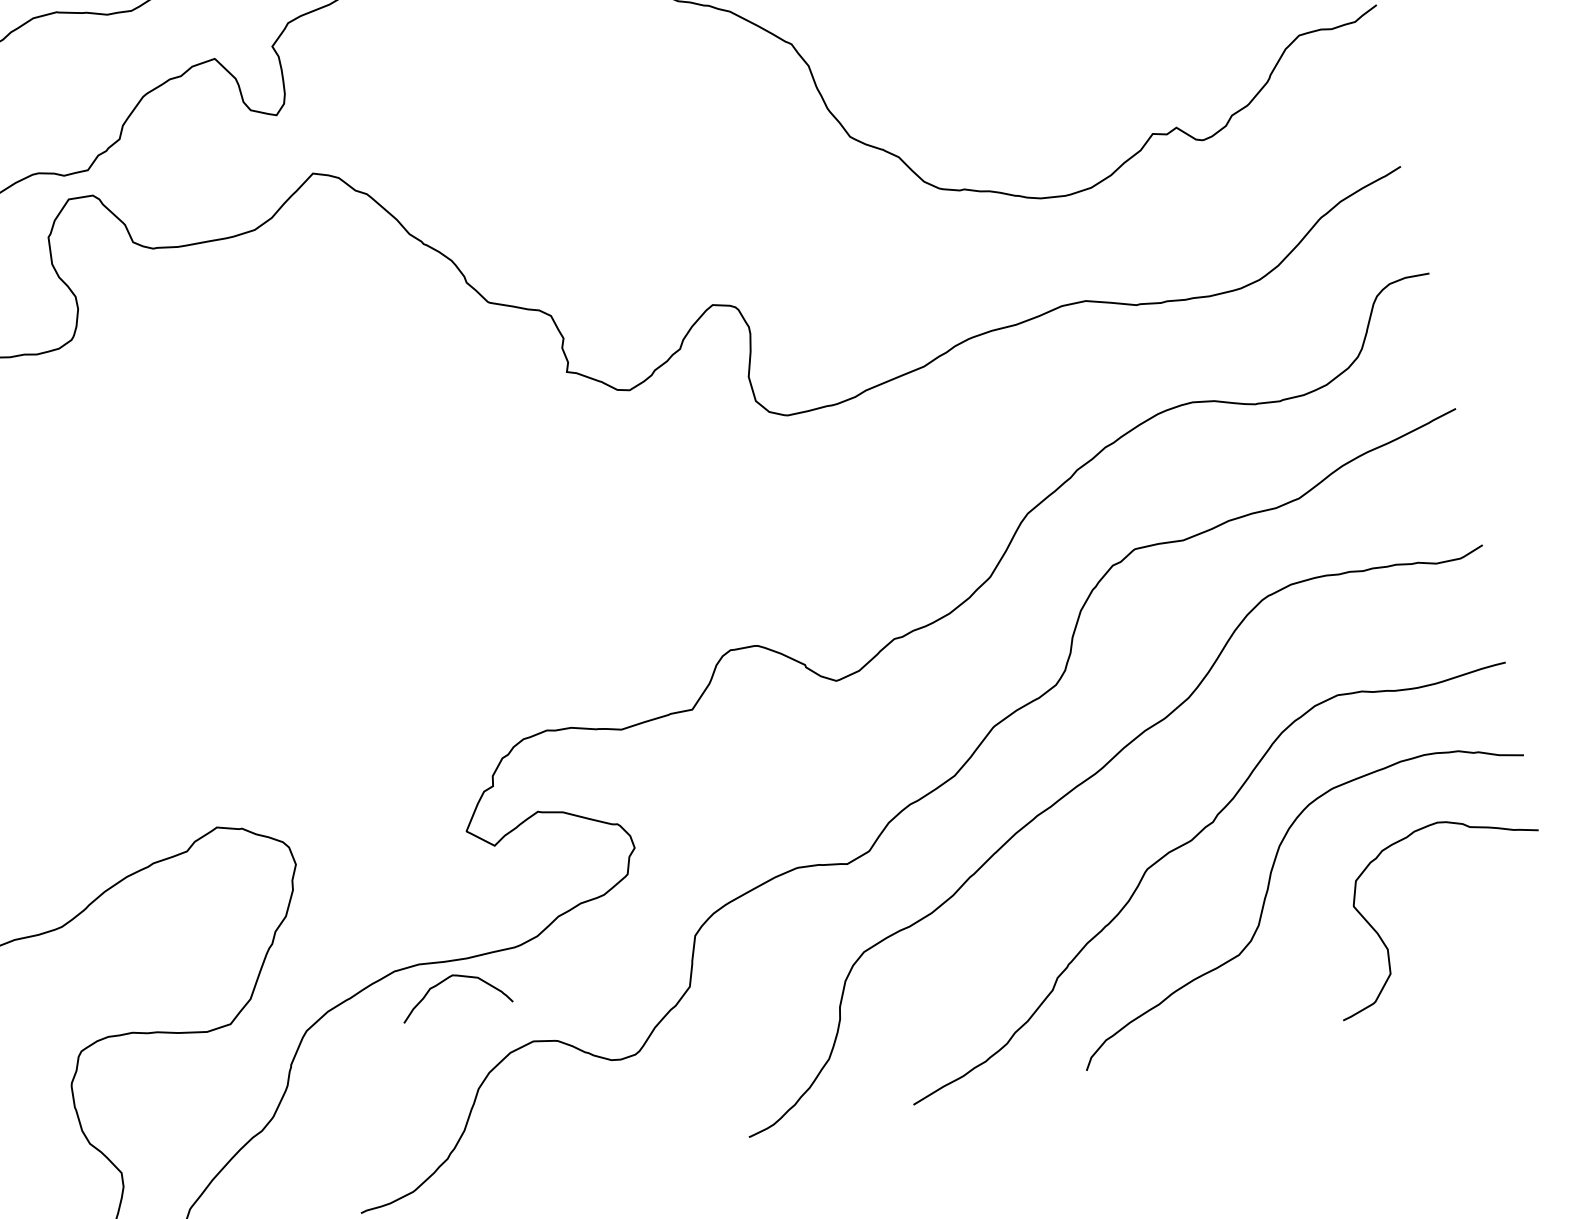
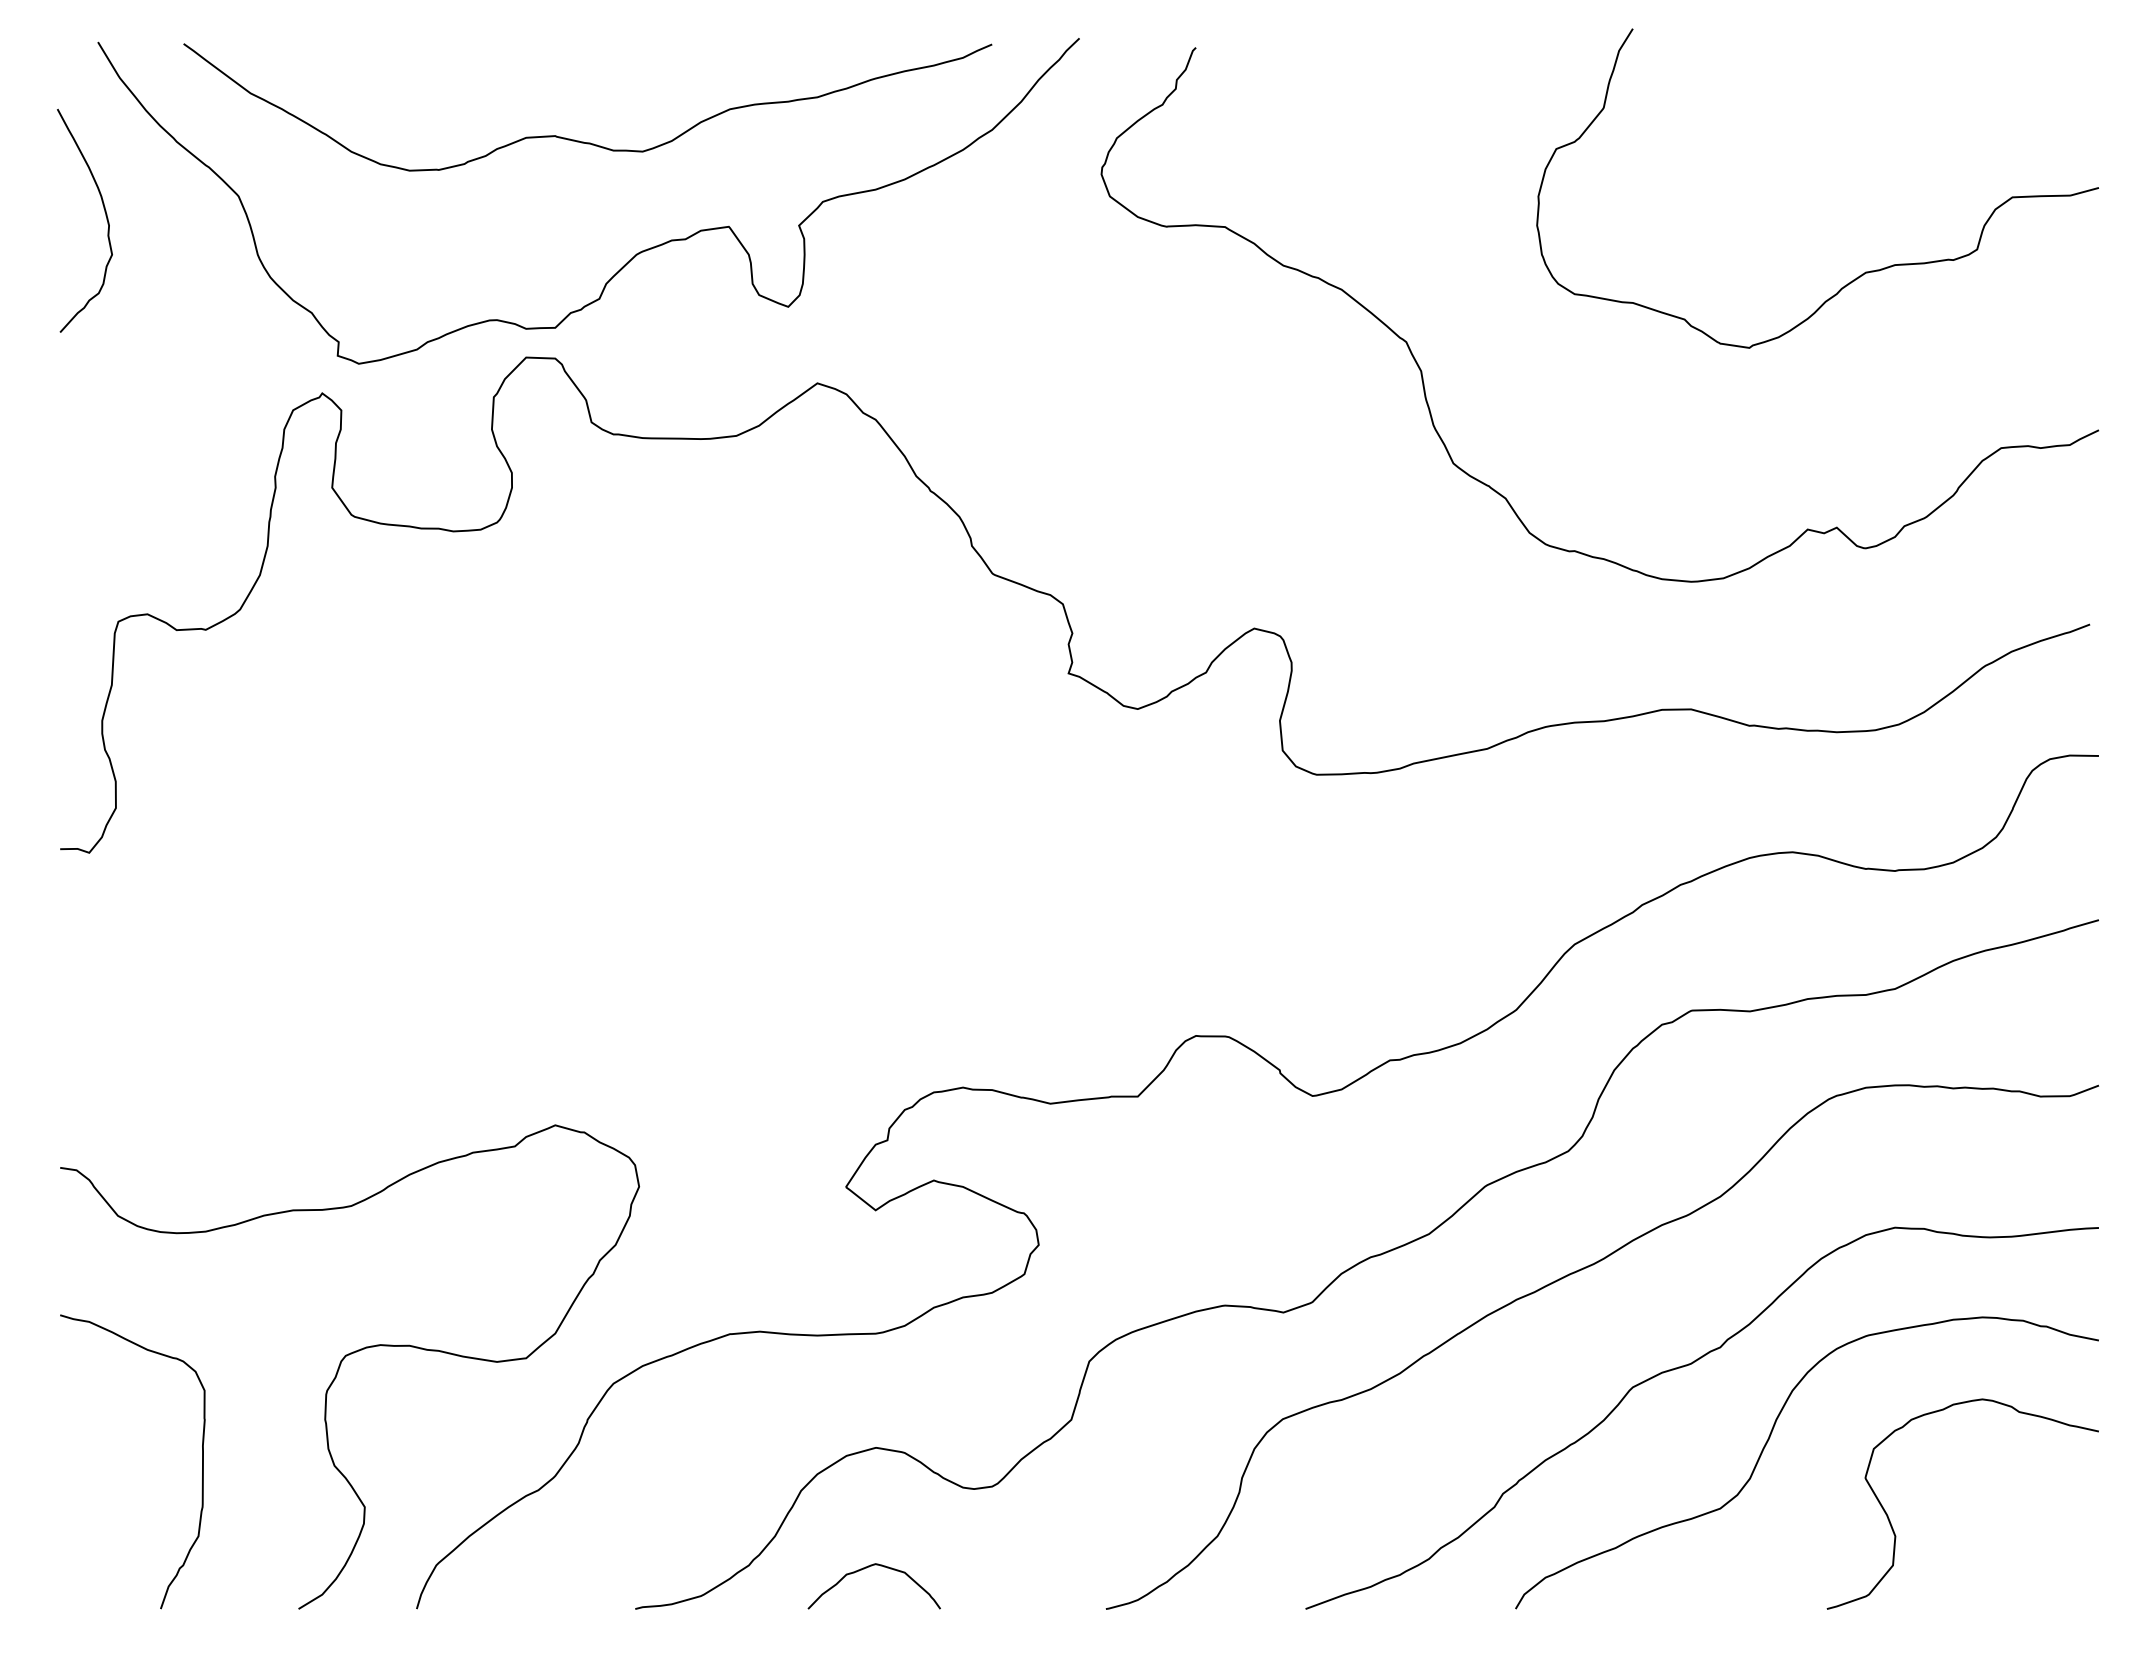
curve: (444, 981) -> (864, 1569), moved

